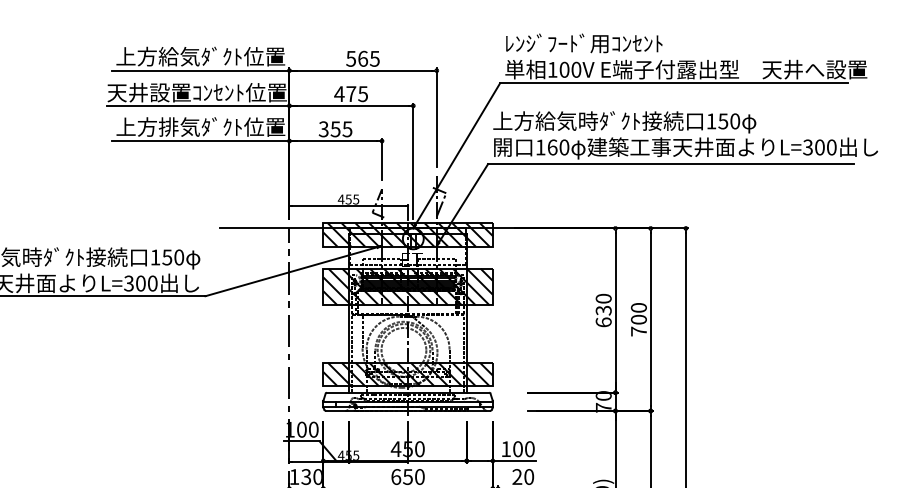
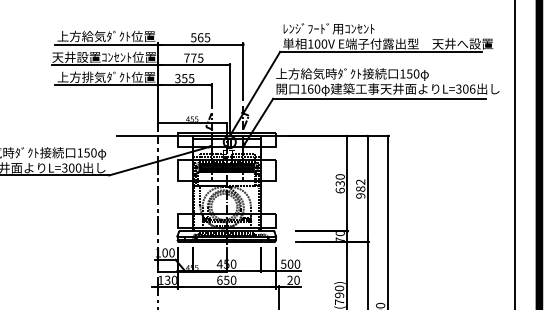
text: (338, 92) -> (186, 57), 475 -> 775
text: (831, 146) -> (472, 88), L=300 -> L=306
hatch: (407, 234) -> (226, 139), removed
hatch: (407, 285) -> (226, 169), removed
text: (638, 318) -> (360, 188), 700 -> 982
hatch: (407, 373) -> (226, 220), removed
text: (505, 447) -> (283, 263), 100 -> 500

